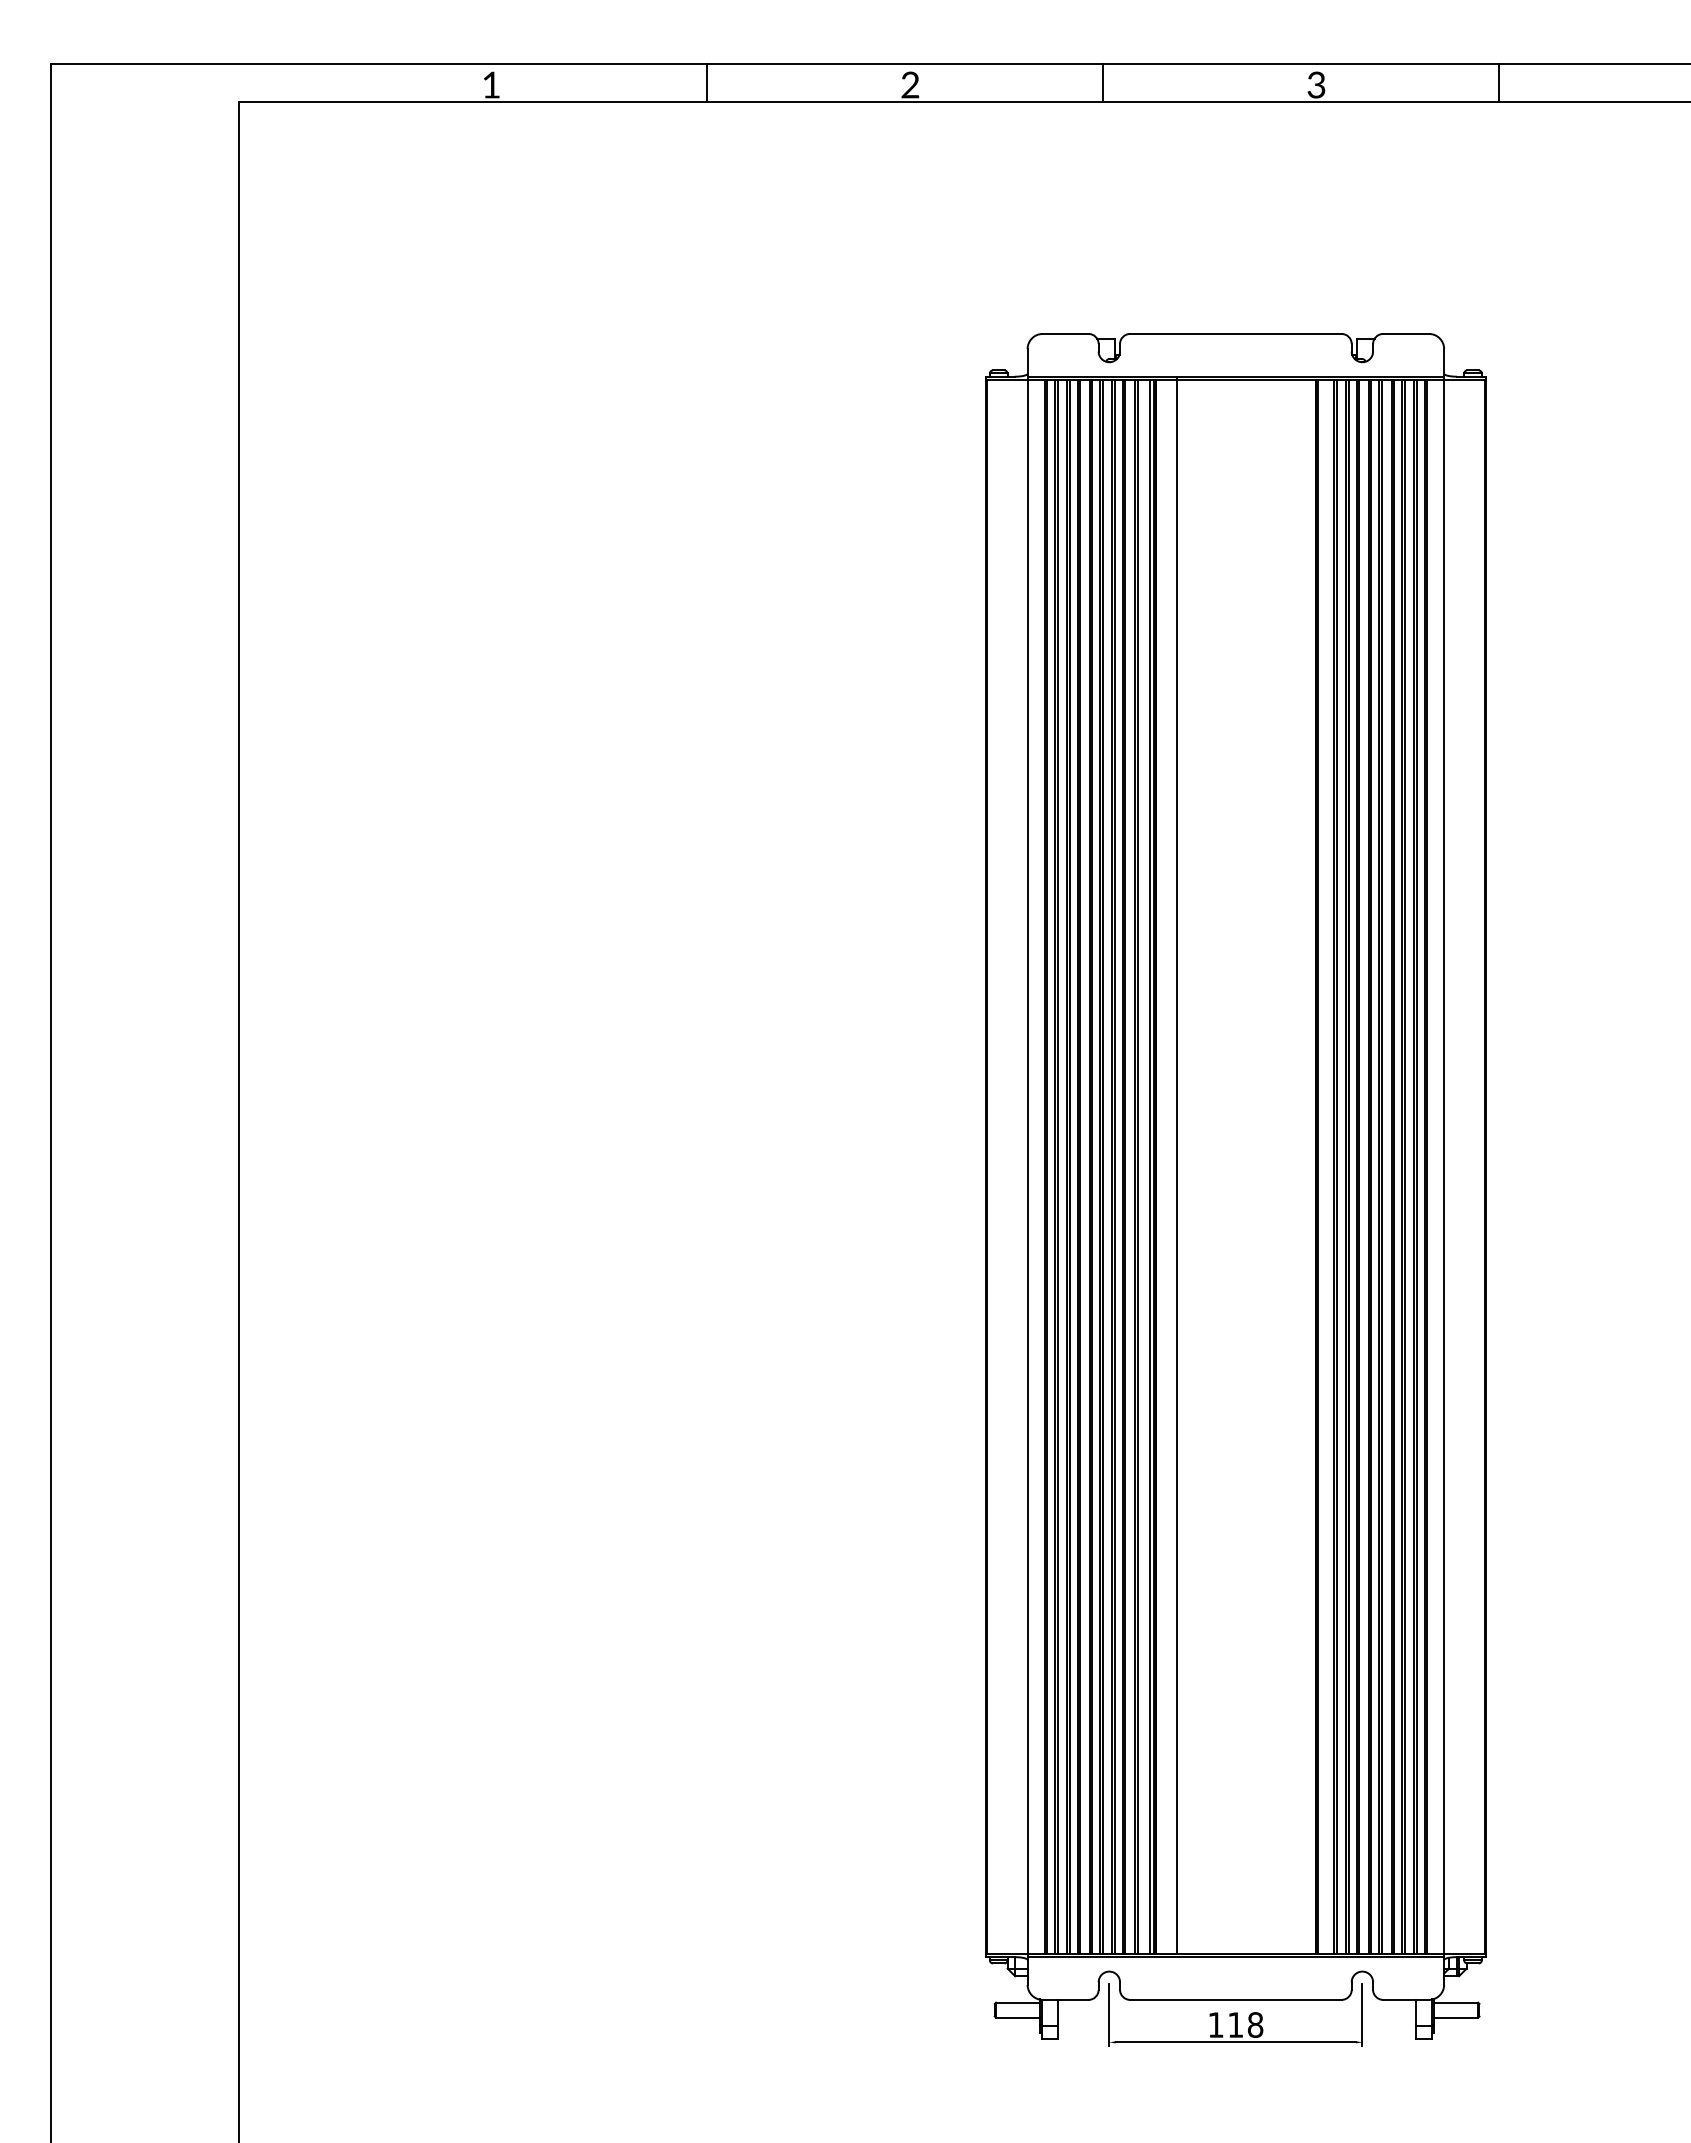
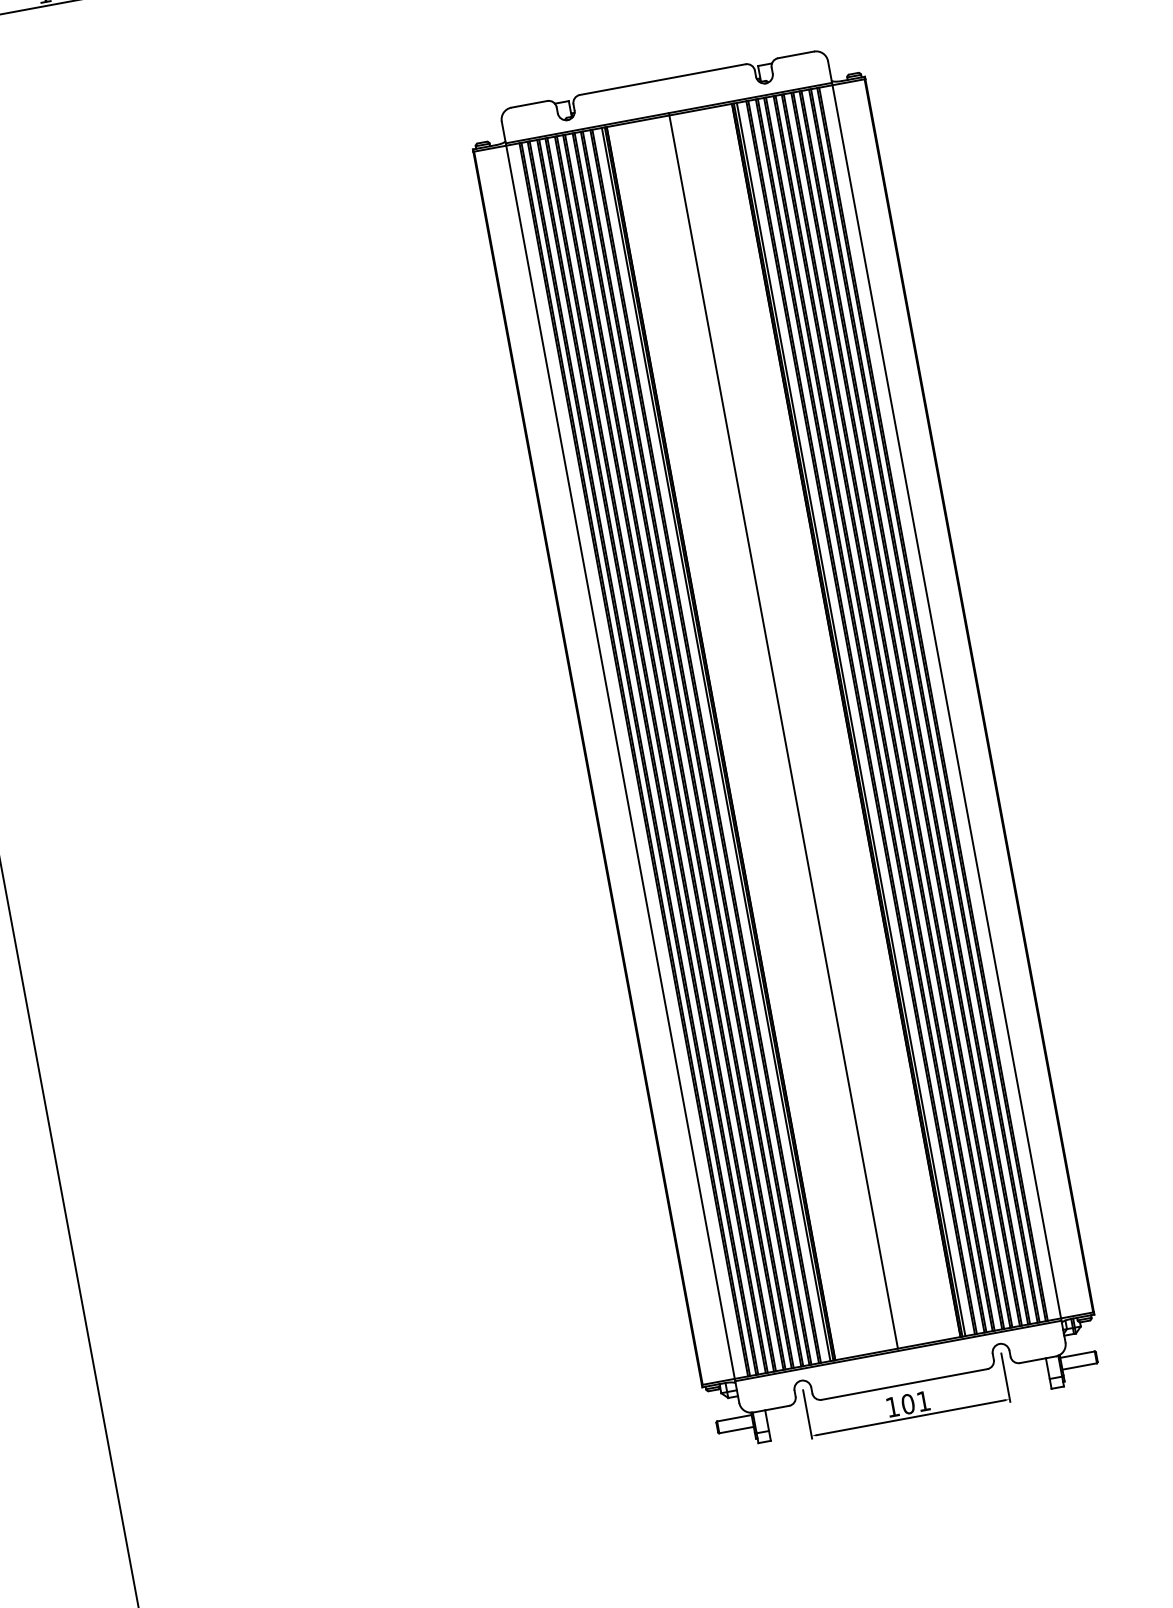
line: (1176, 1165) -> (783, 730), moved
line: (1322, 1166) -> (851, 719), added
text: (1245, 2025) -> (915, 1403), 118 -> 101

